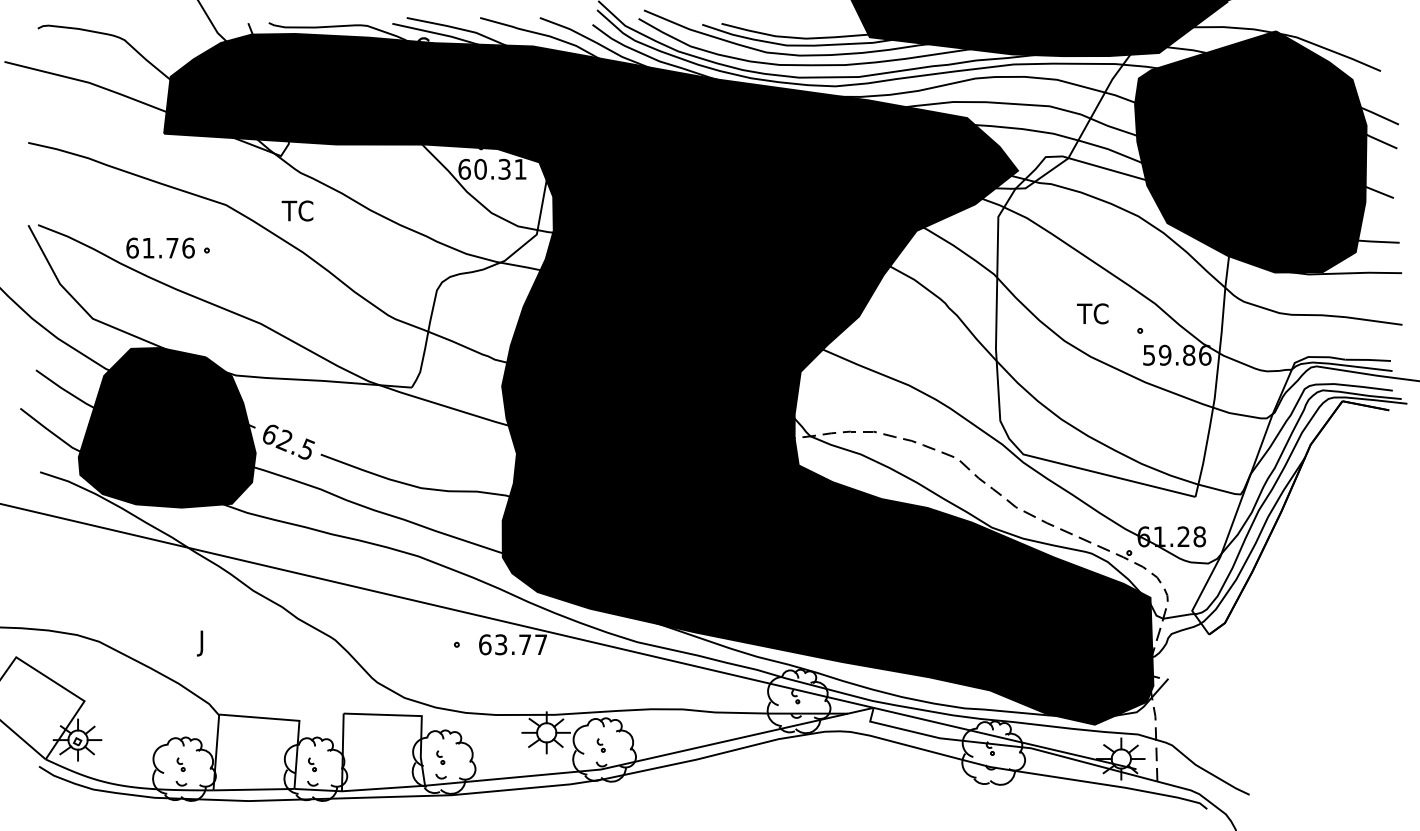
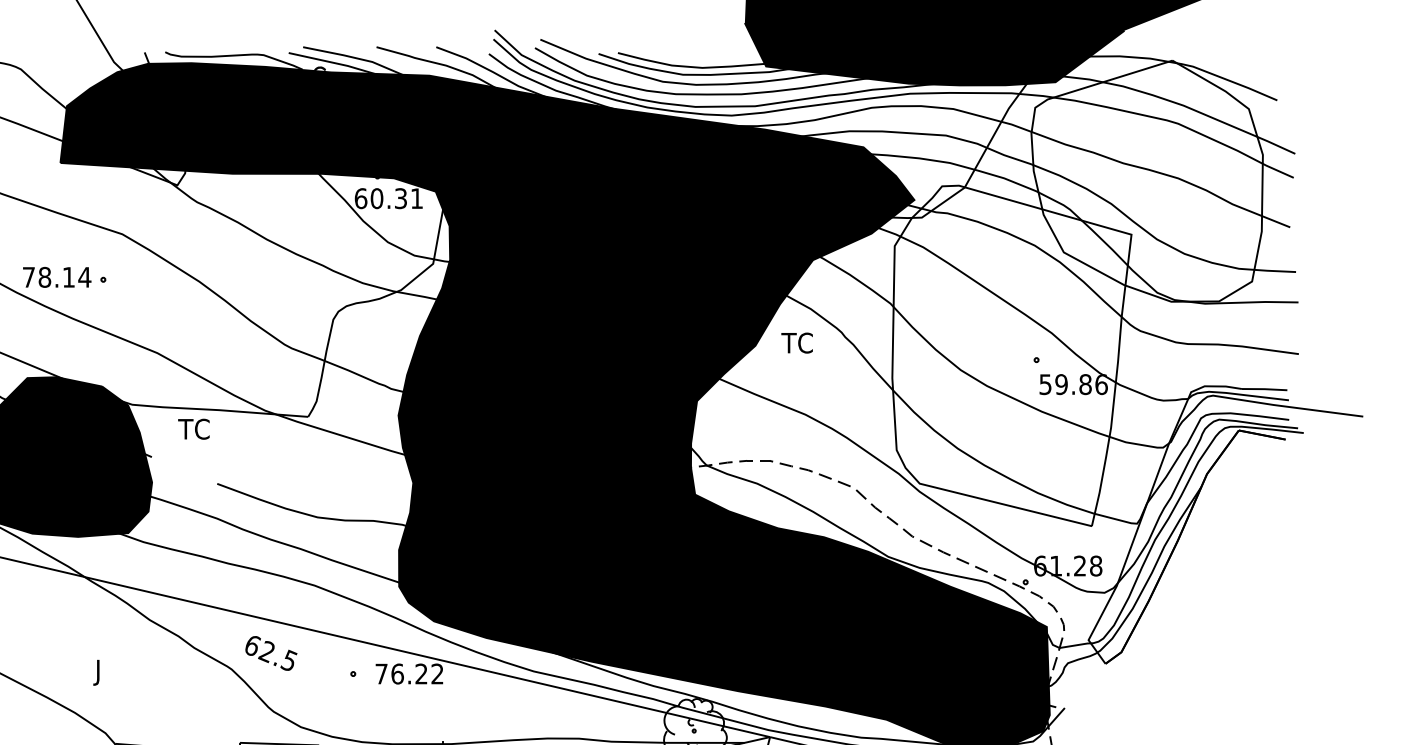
fill: (1250, 151) -> (1146, 180), removed
text: (297, 210) -> (193, 428), moved
text: (160, 247) -> (56, 276), 61.76 -> 78.14
text: (1092, 313) -> (796, 342), moved
text: (288, 441) -> (270, 652), moved
text: (513, 644) -> (409, 673), 63.77 -> 76.22

